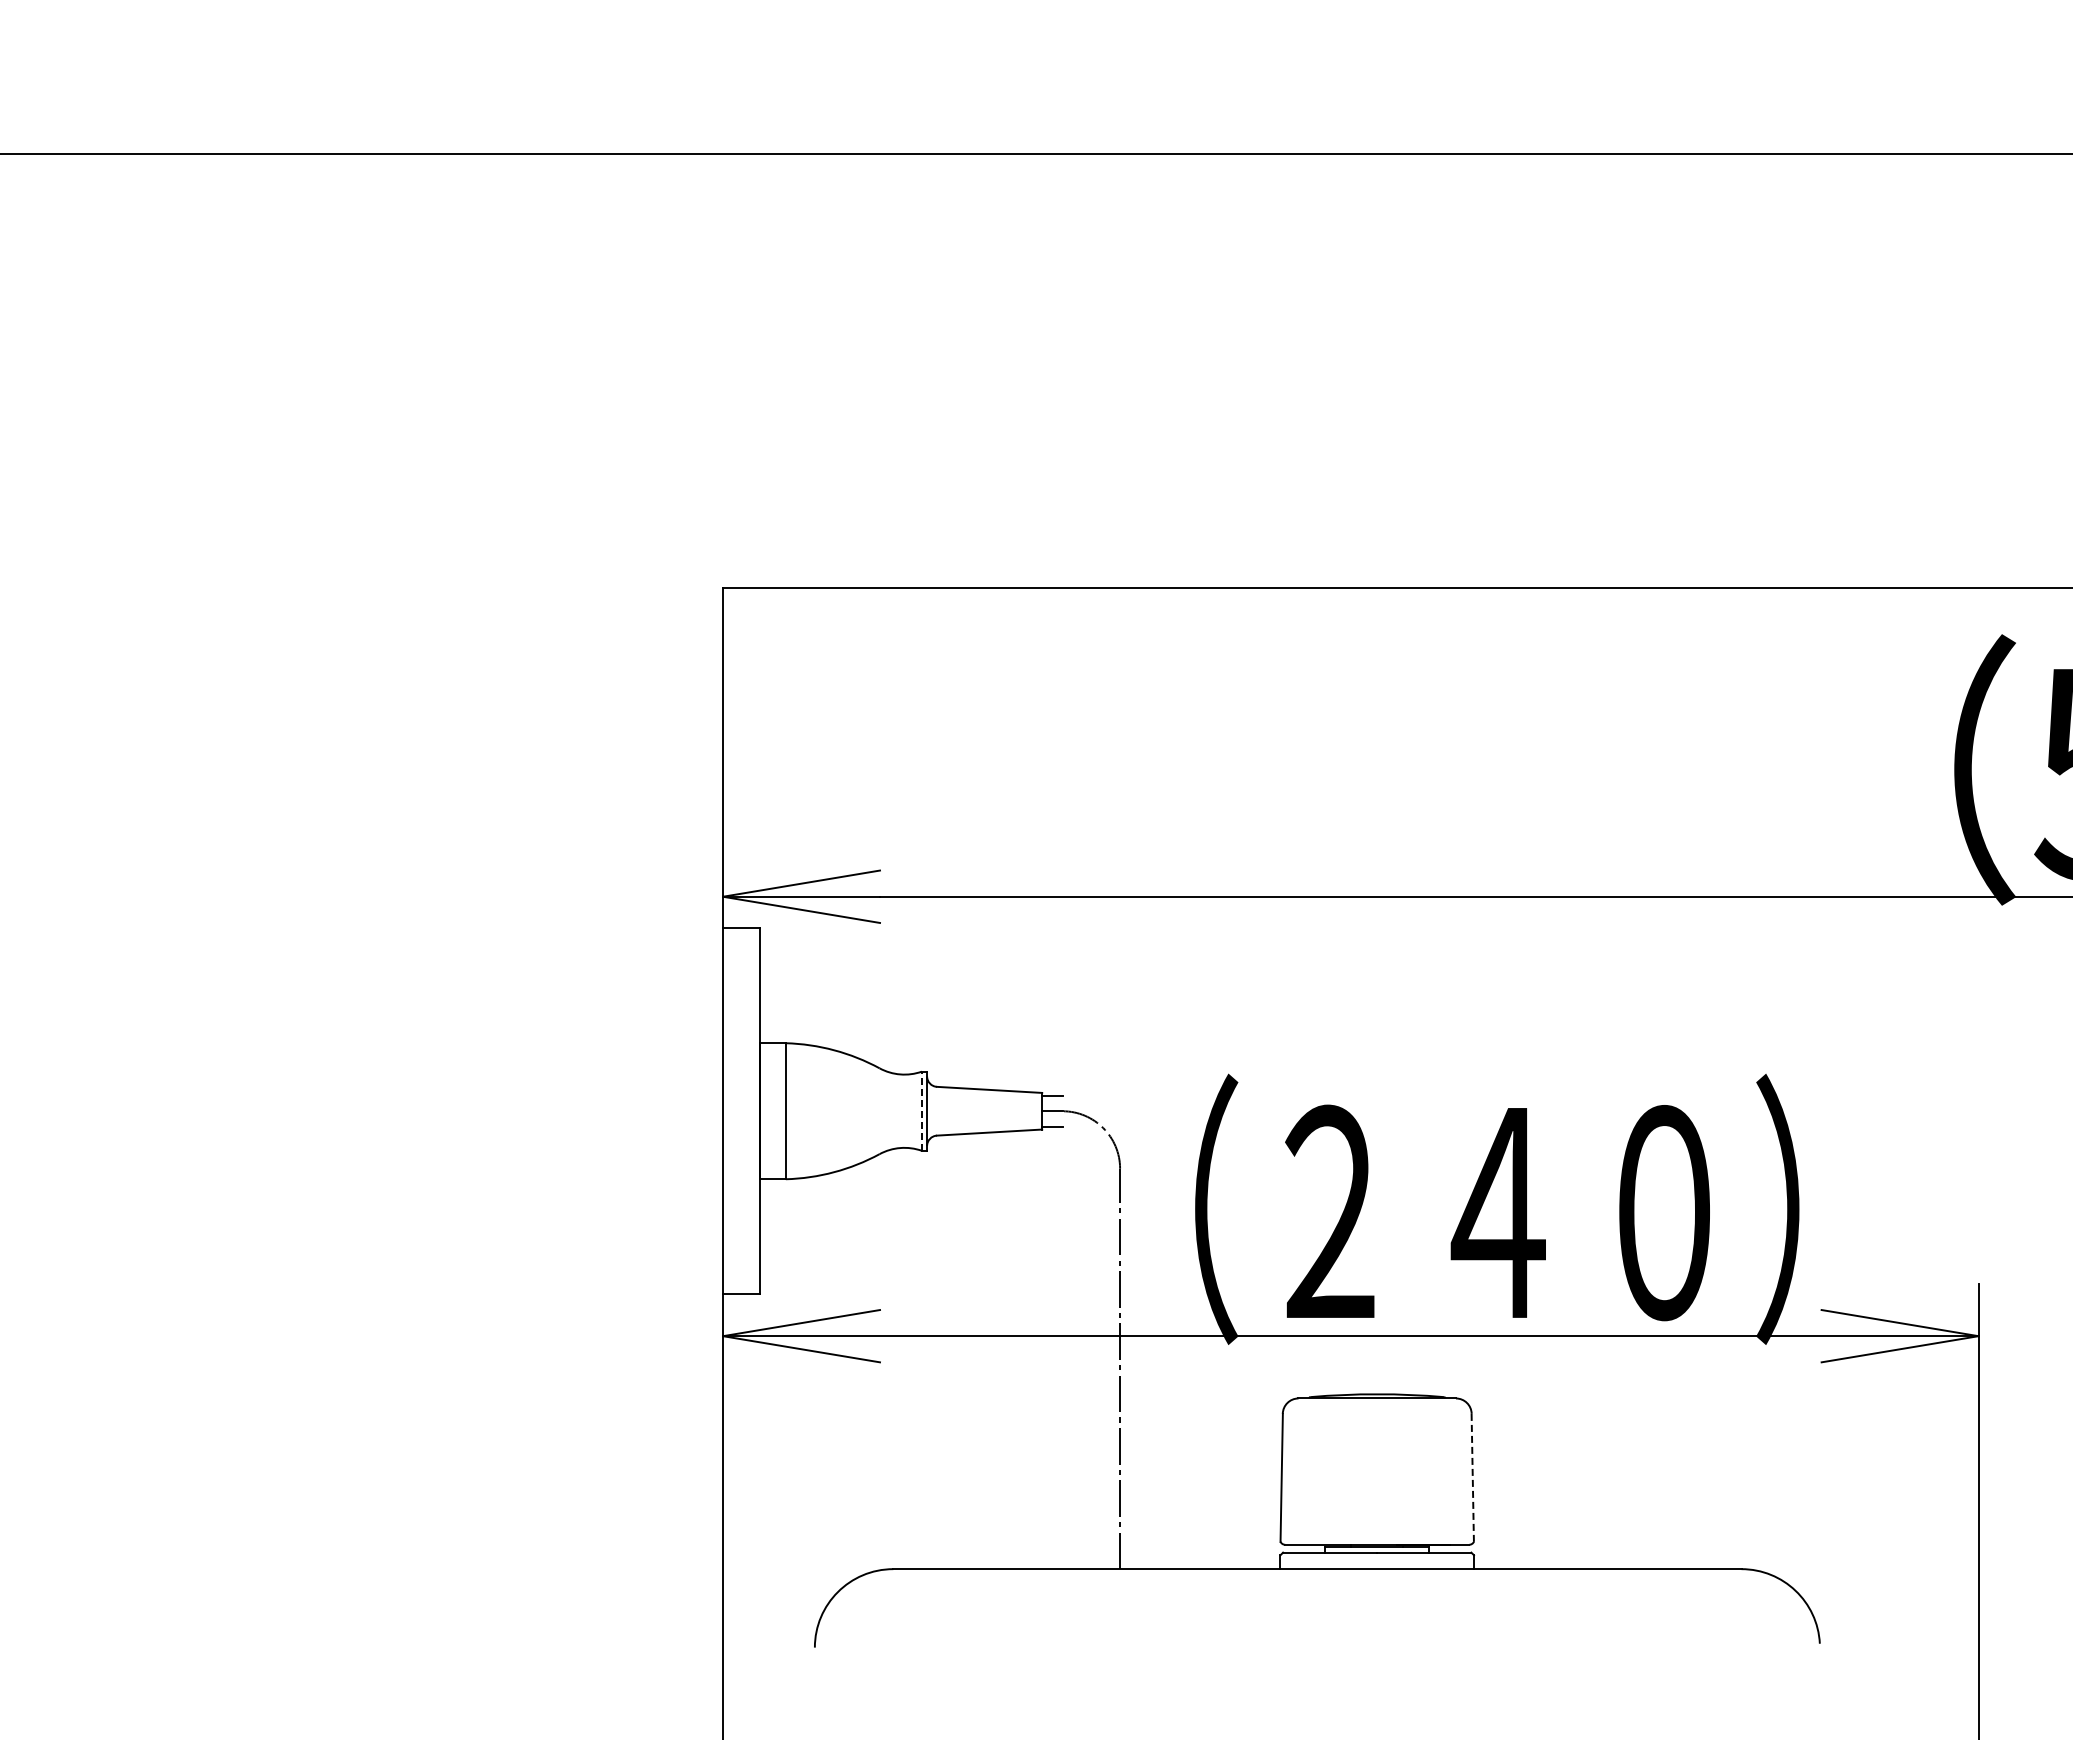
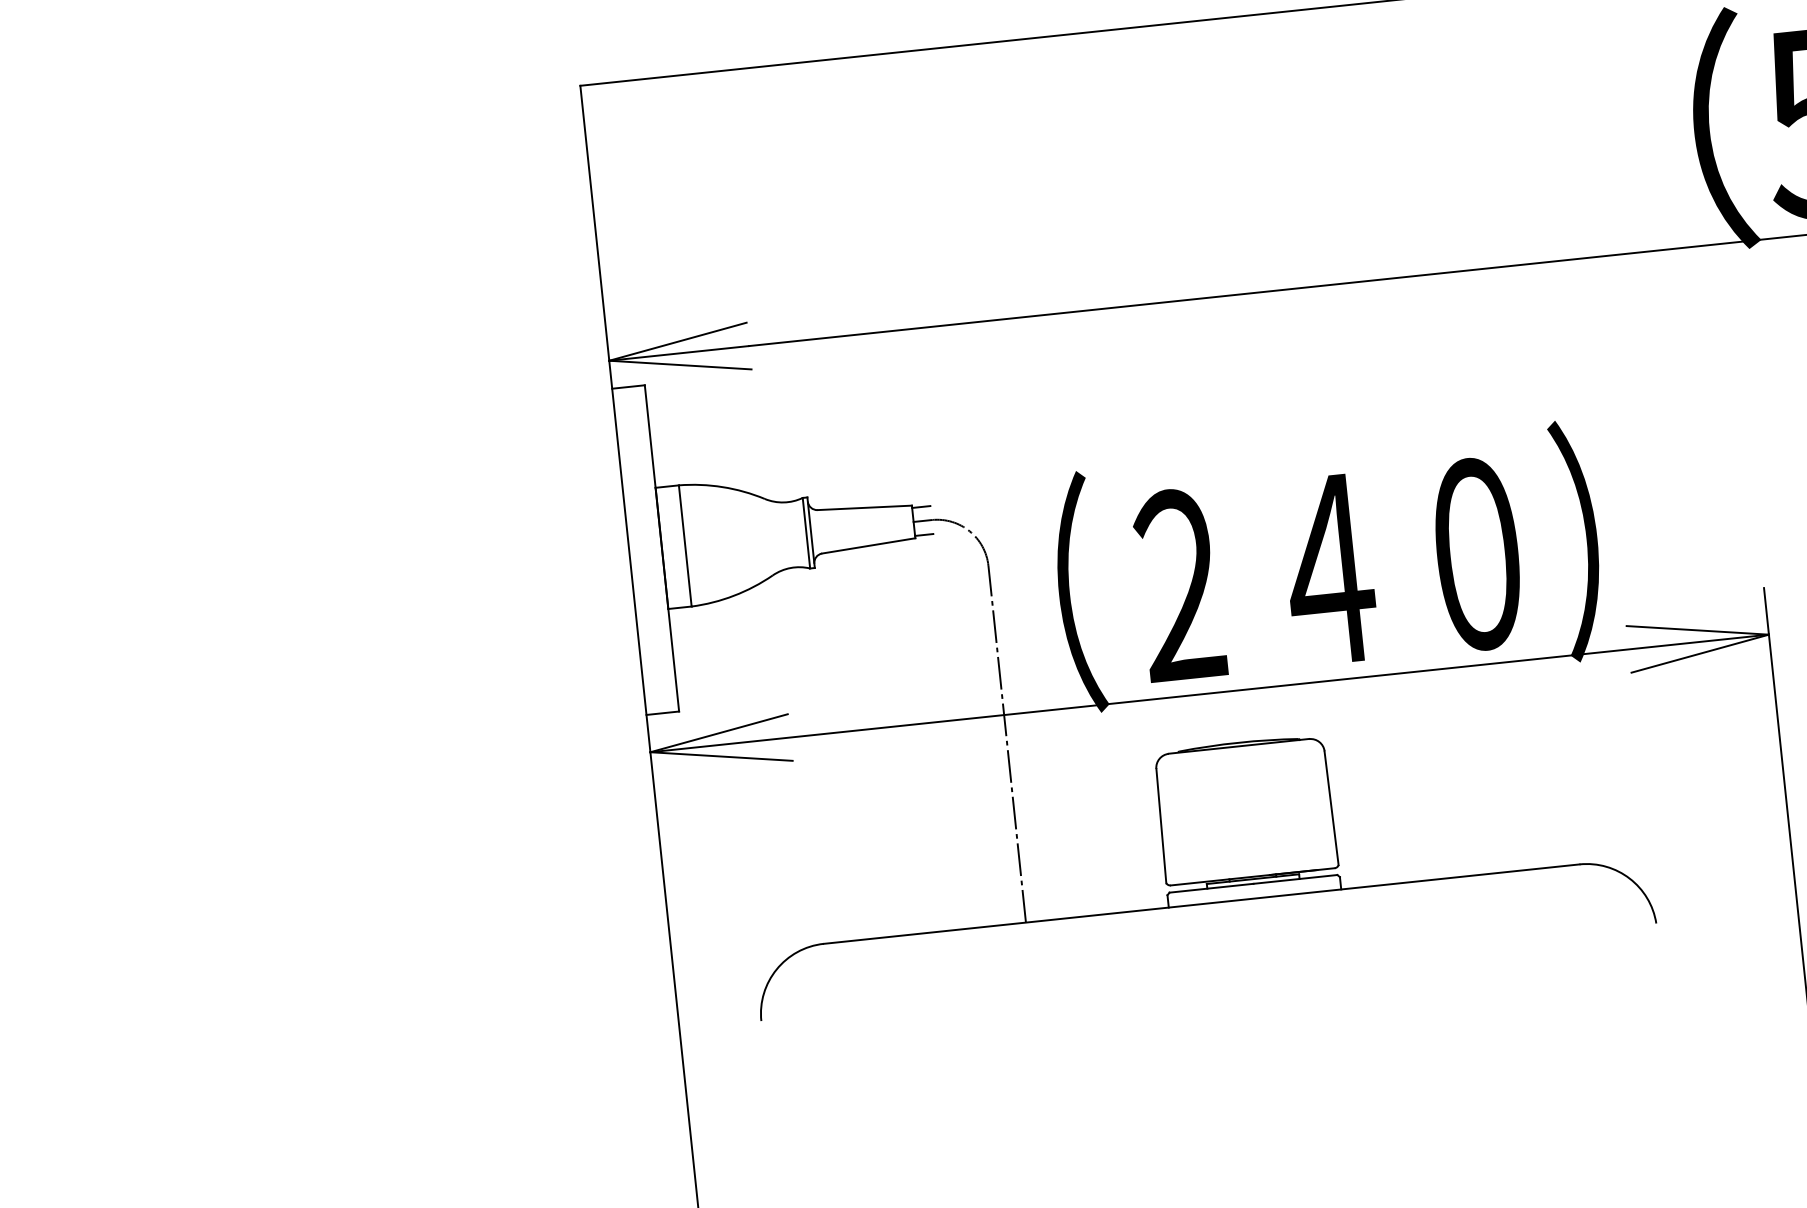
line: (921, 1111) -> (806, 533), dashed -> solid
line: (1472, 1477) -> (1331, 807), dashed -> solid

